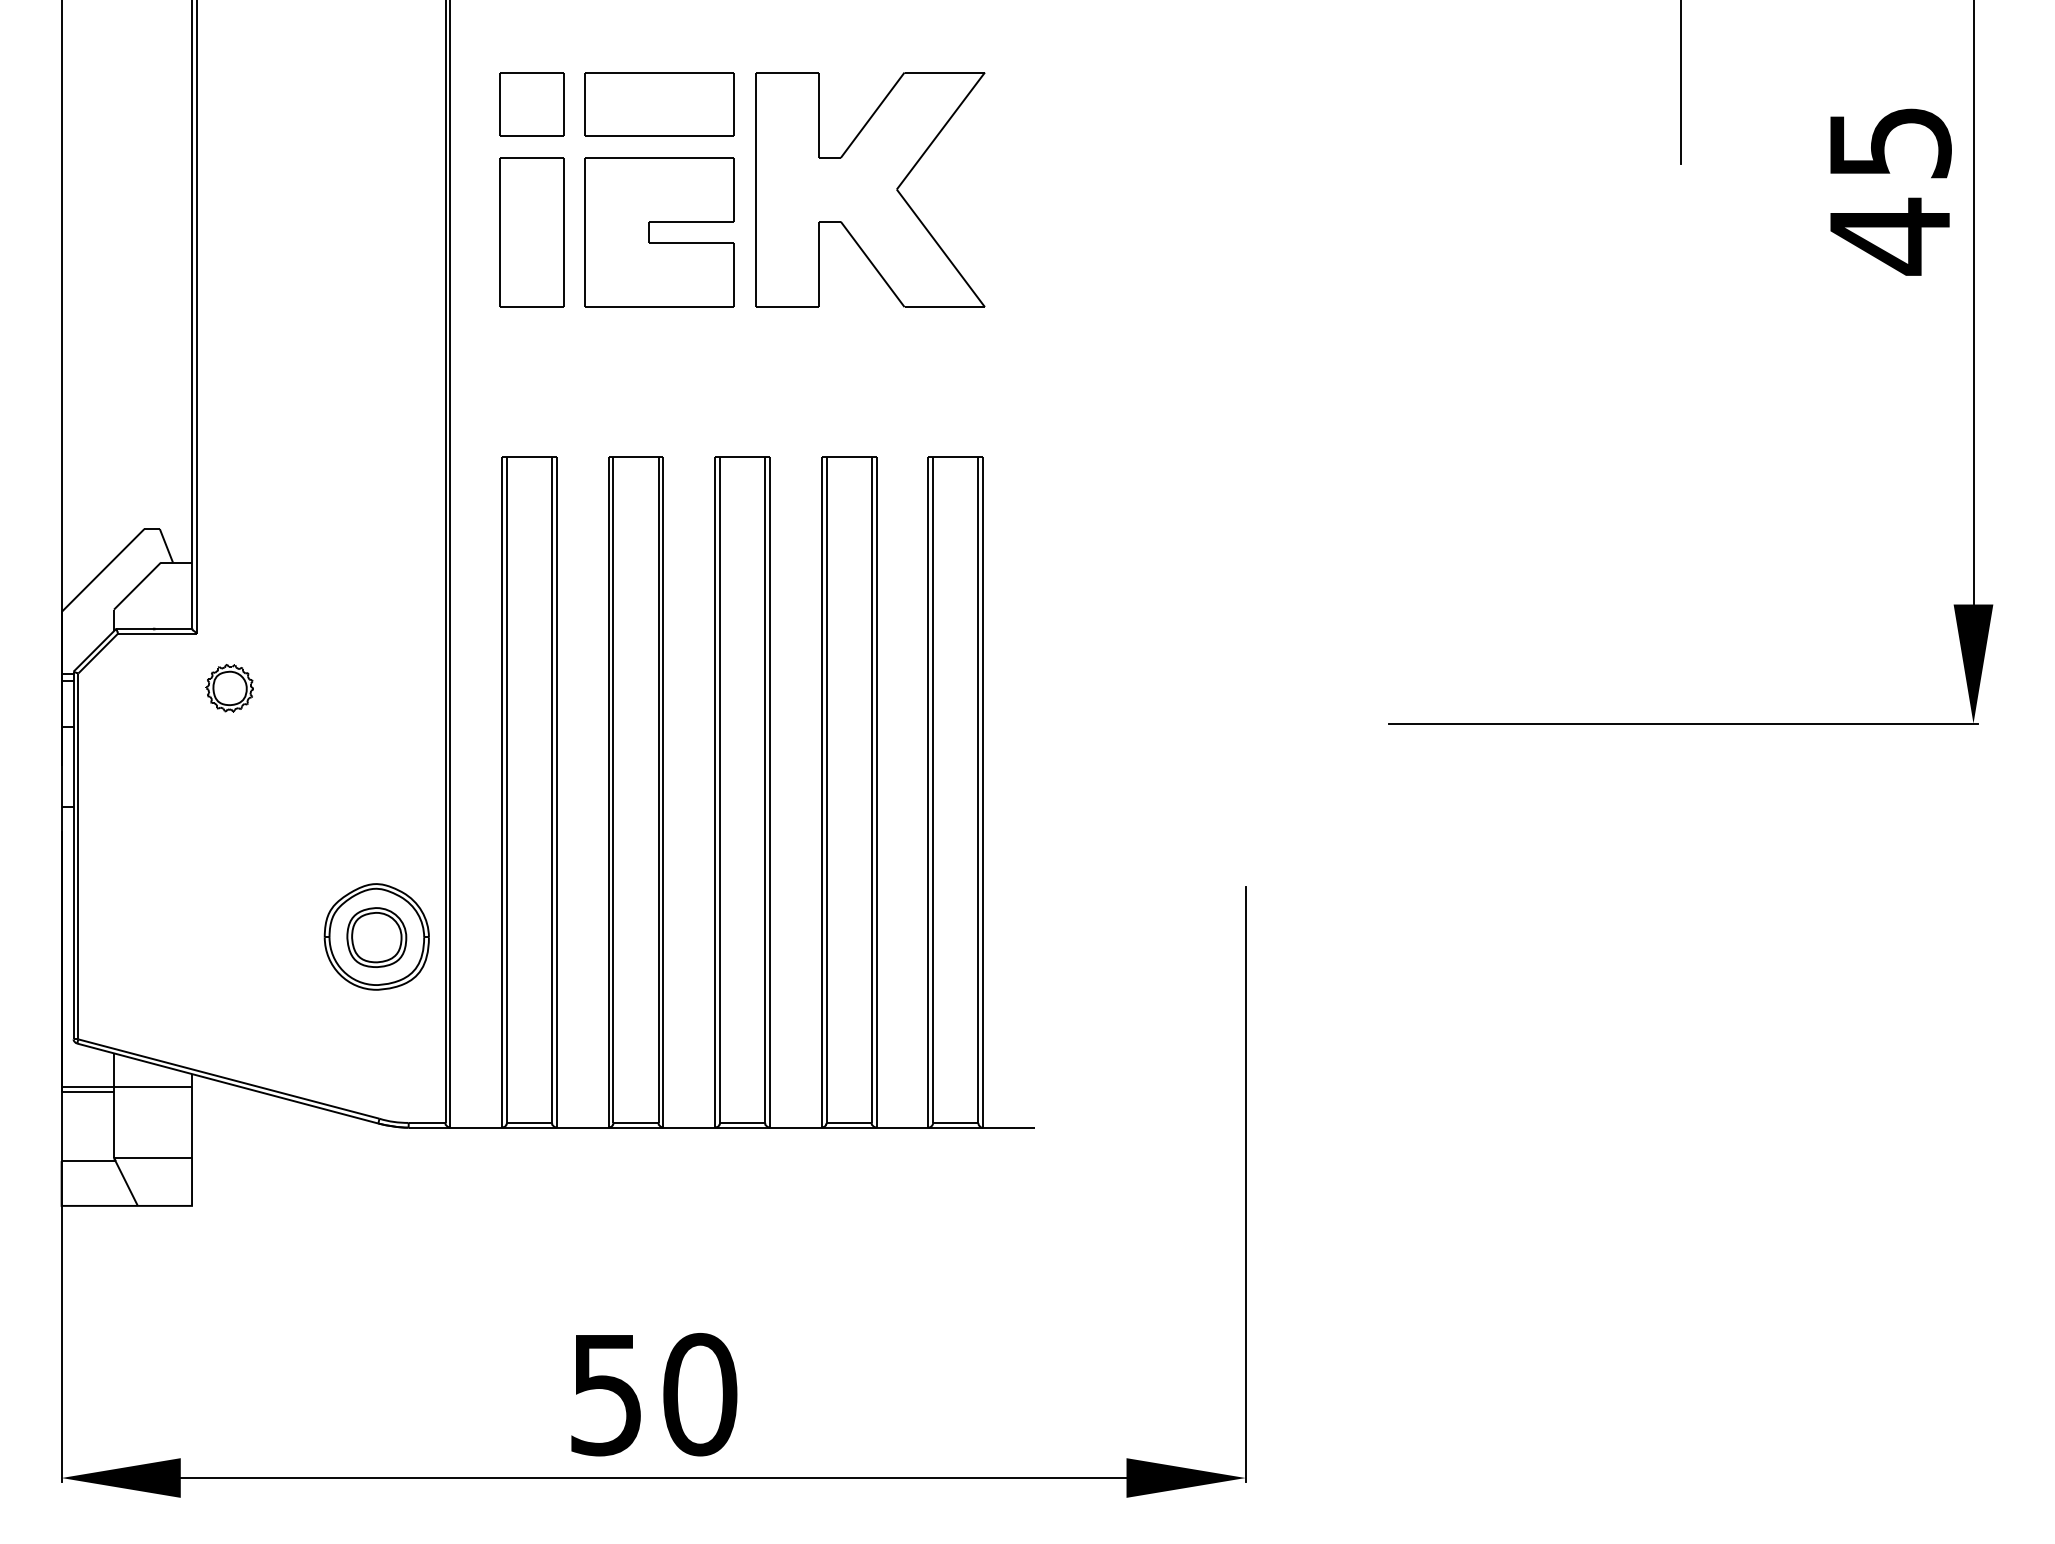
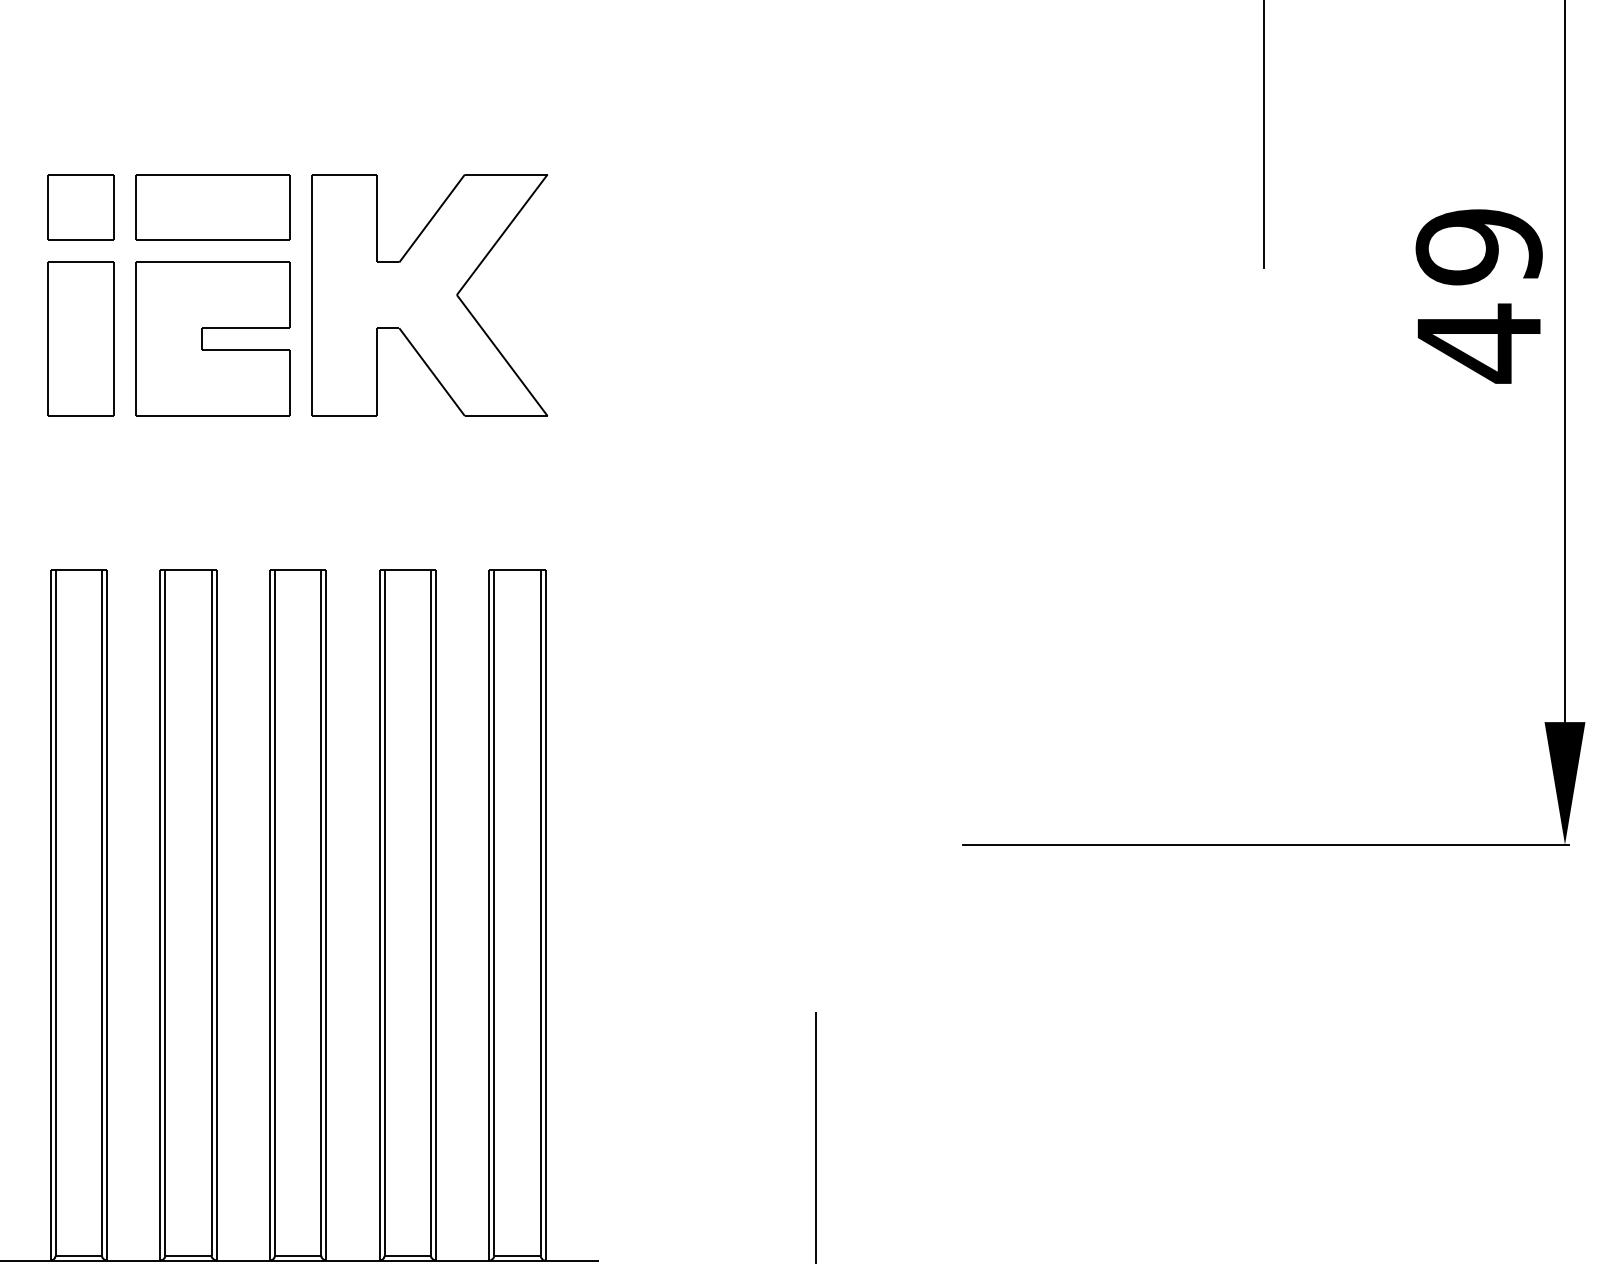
text: (1889, 143) -> (1478, 247), 45 -> 49

